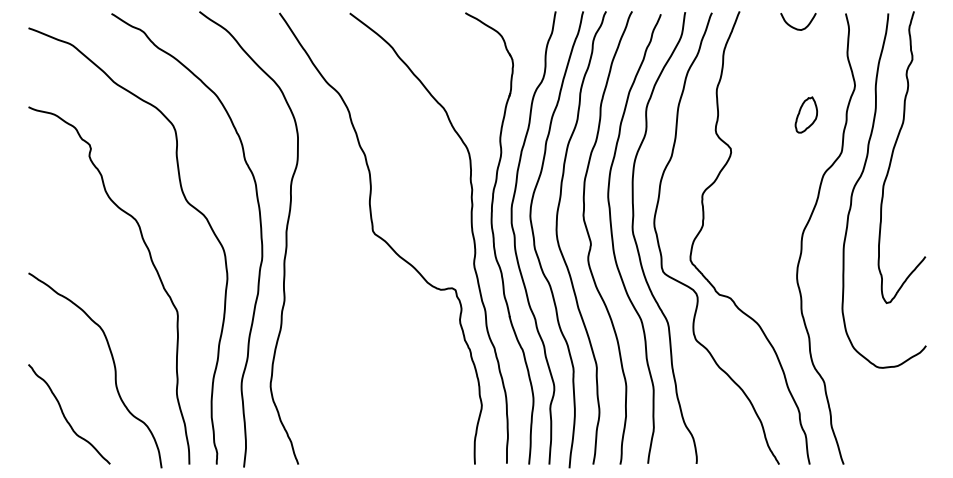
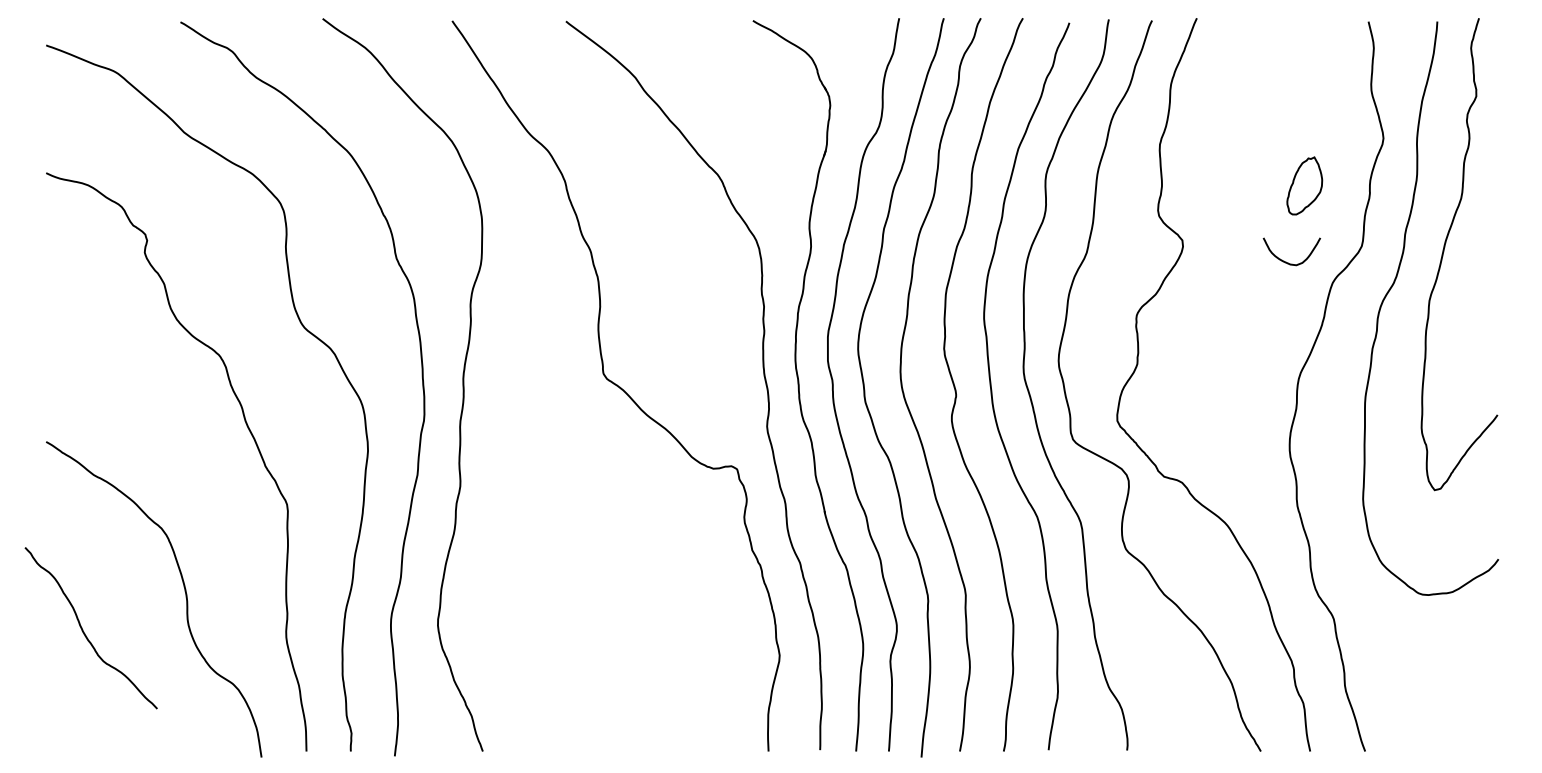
curve: (795, 27) -> (1287, 261), moved
curve: (65, 416) -> (84, 631), moved

